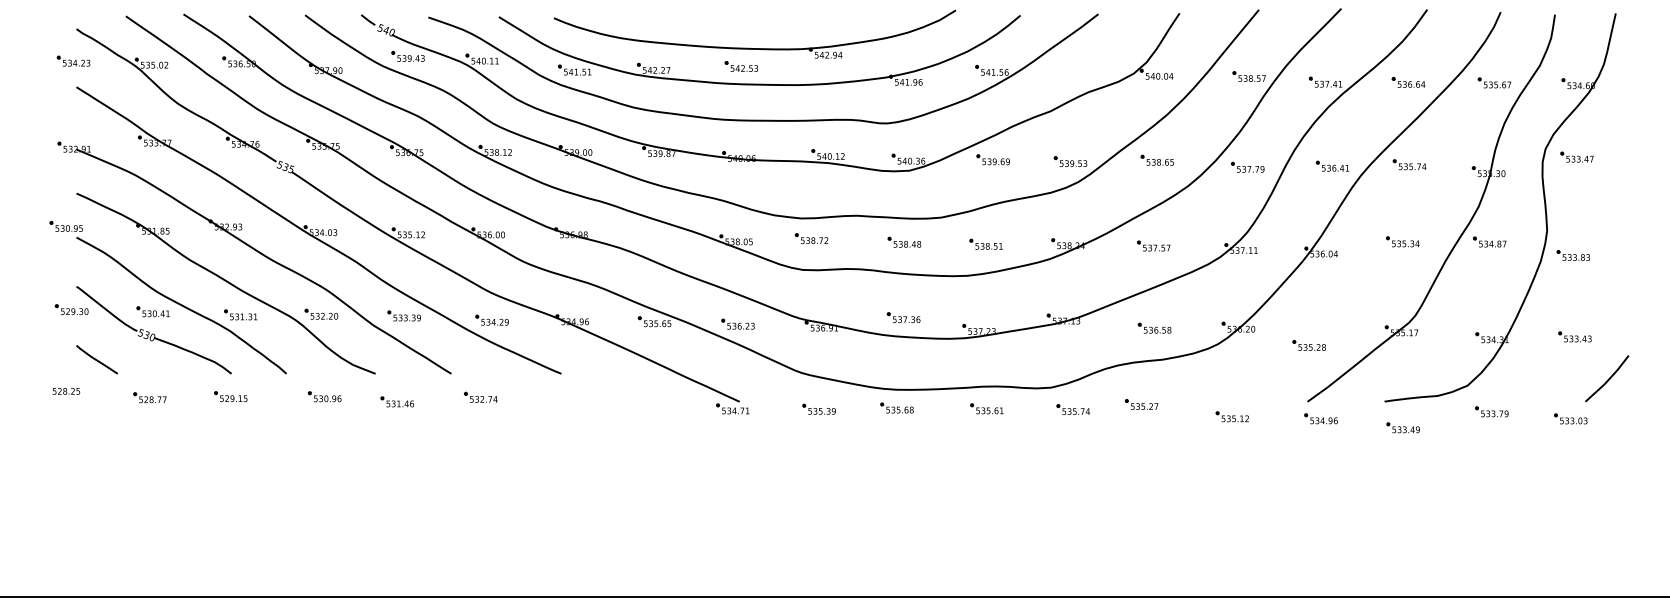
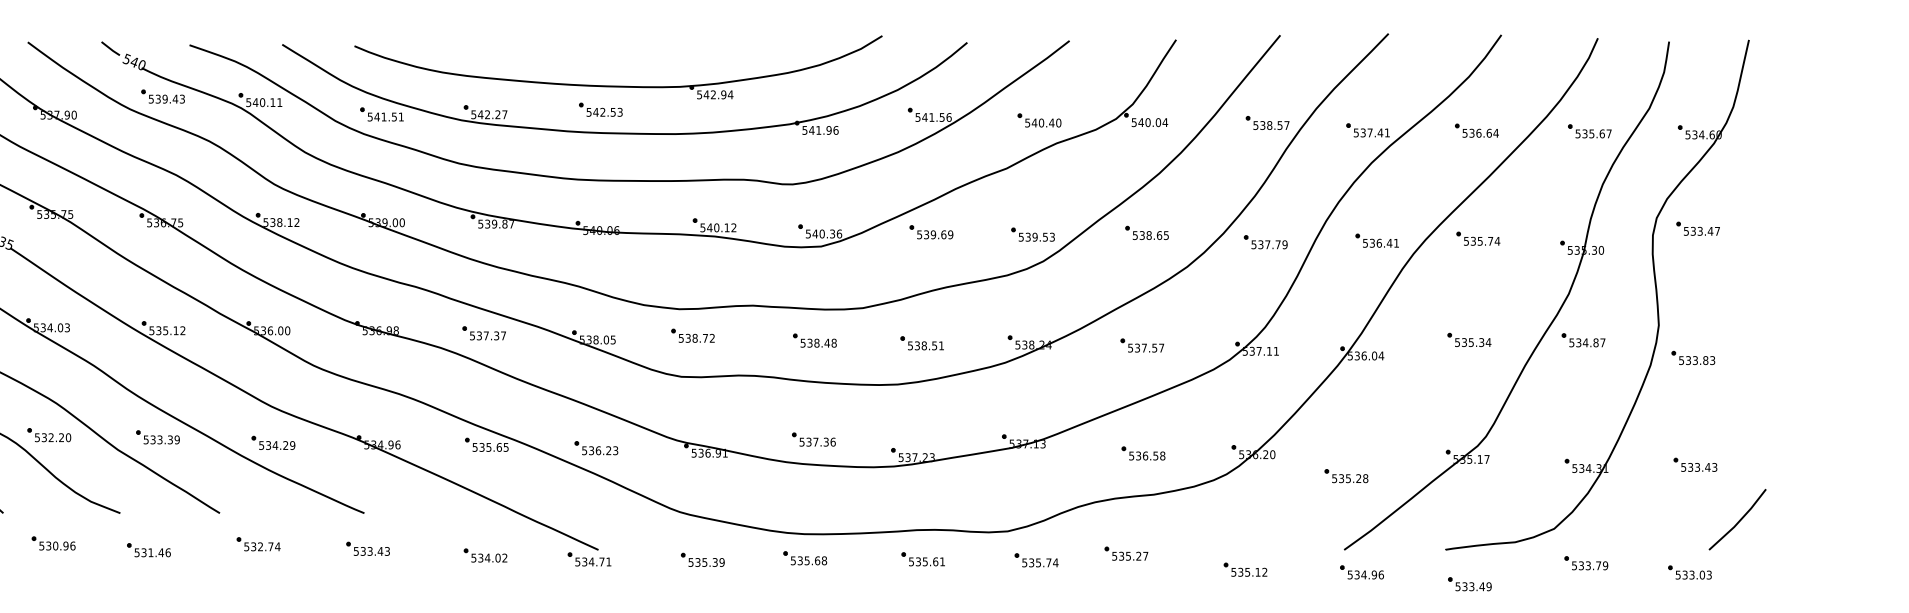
part: (1075, 74) -> (1039, 120), added
part: (652, 236) -> (483, 332), added
part: (563, 400) -> (367, 548), added
part: (653, 405) -> (485, 554), added

